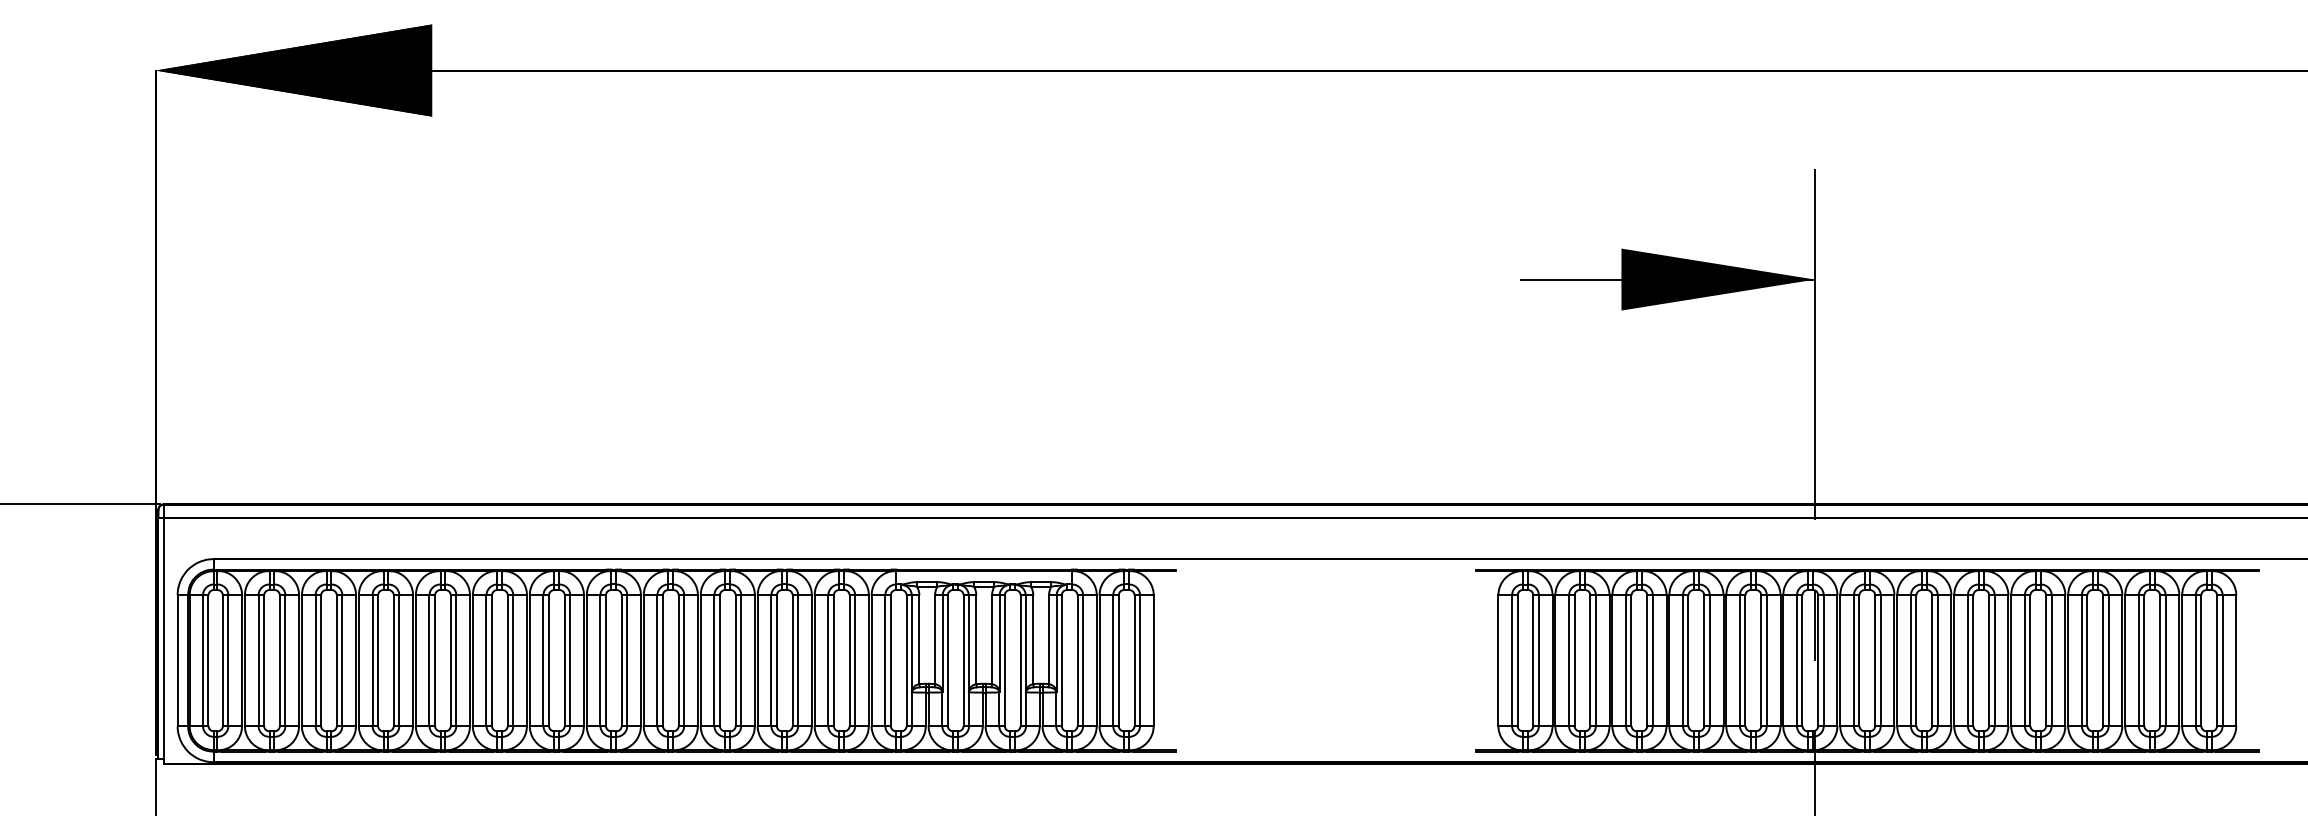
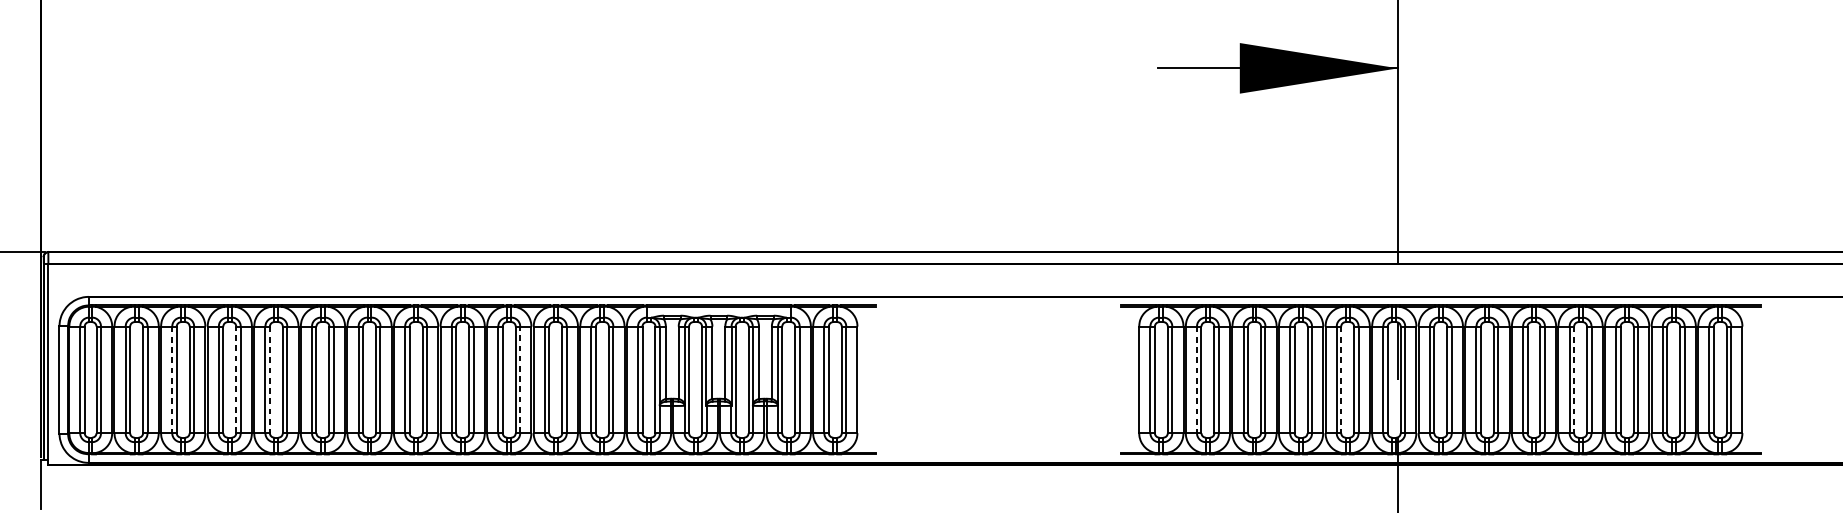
line: (393, 660) -> (235, 379), solid -> dashed
line: (741, 660) -> (520, 379), solid -> dashed
line: (315, 661) -> (172, 380), solid -> dashed
line: (434, 661) -> (269, 380), solid -> dashed
line: (1569, 661) -> (1197, 380), solid -> dashed
line: (1745, 661) -> (1341, 380), solid -> dashed
line: (2030, 661) -> (1574, 380), solid -> dashed

